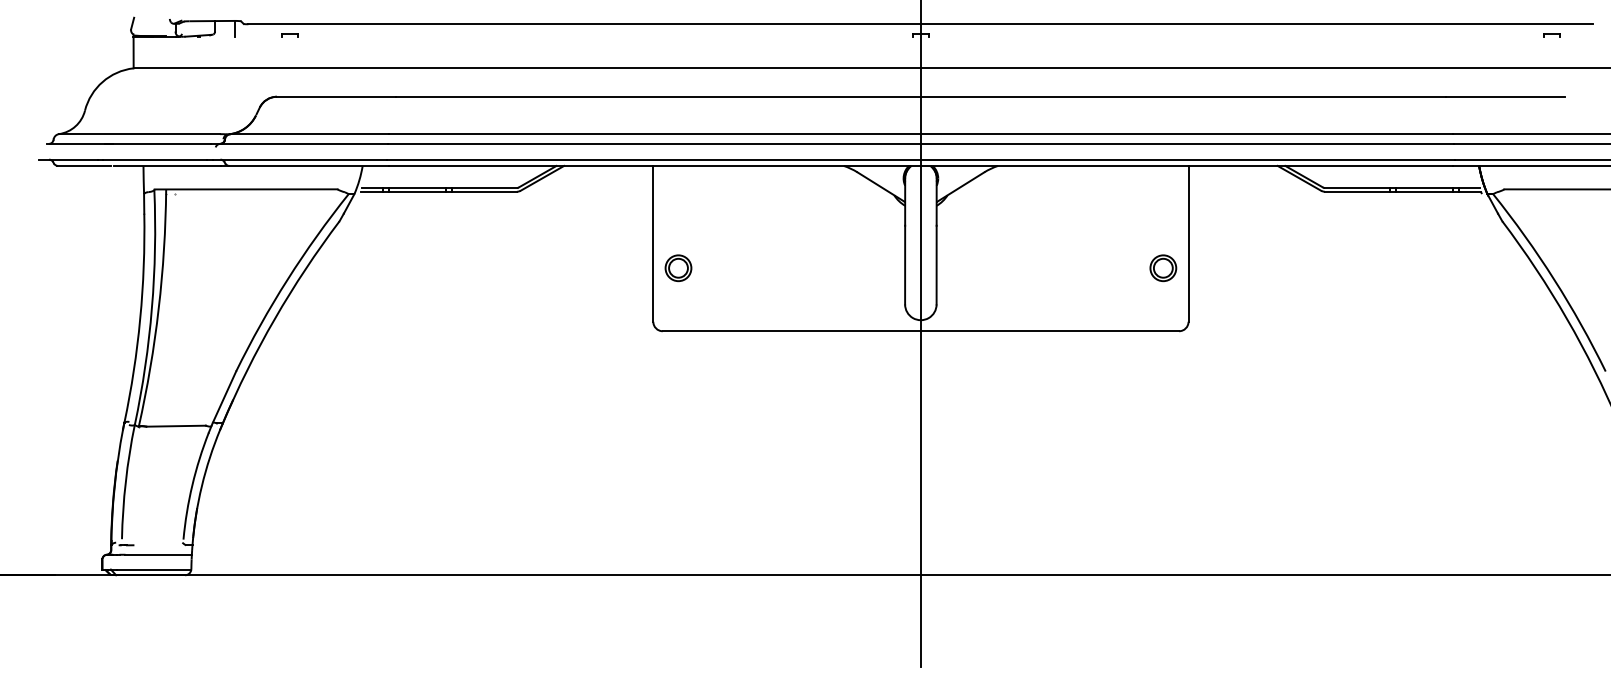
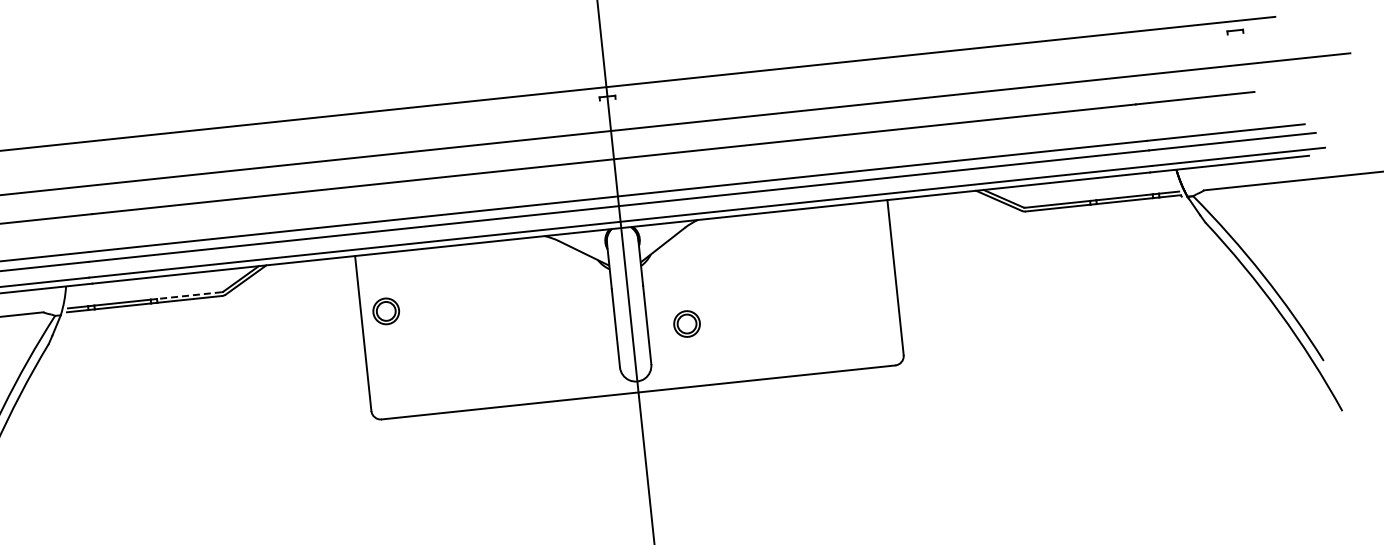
line: (484, 187) -> (189, 295), solid -> dashed
part: (678, 268) -> (386, 311), moved
part: (1163, 268) -> (687, 324), moved

